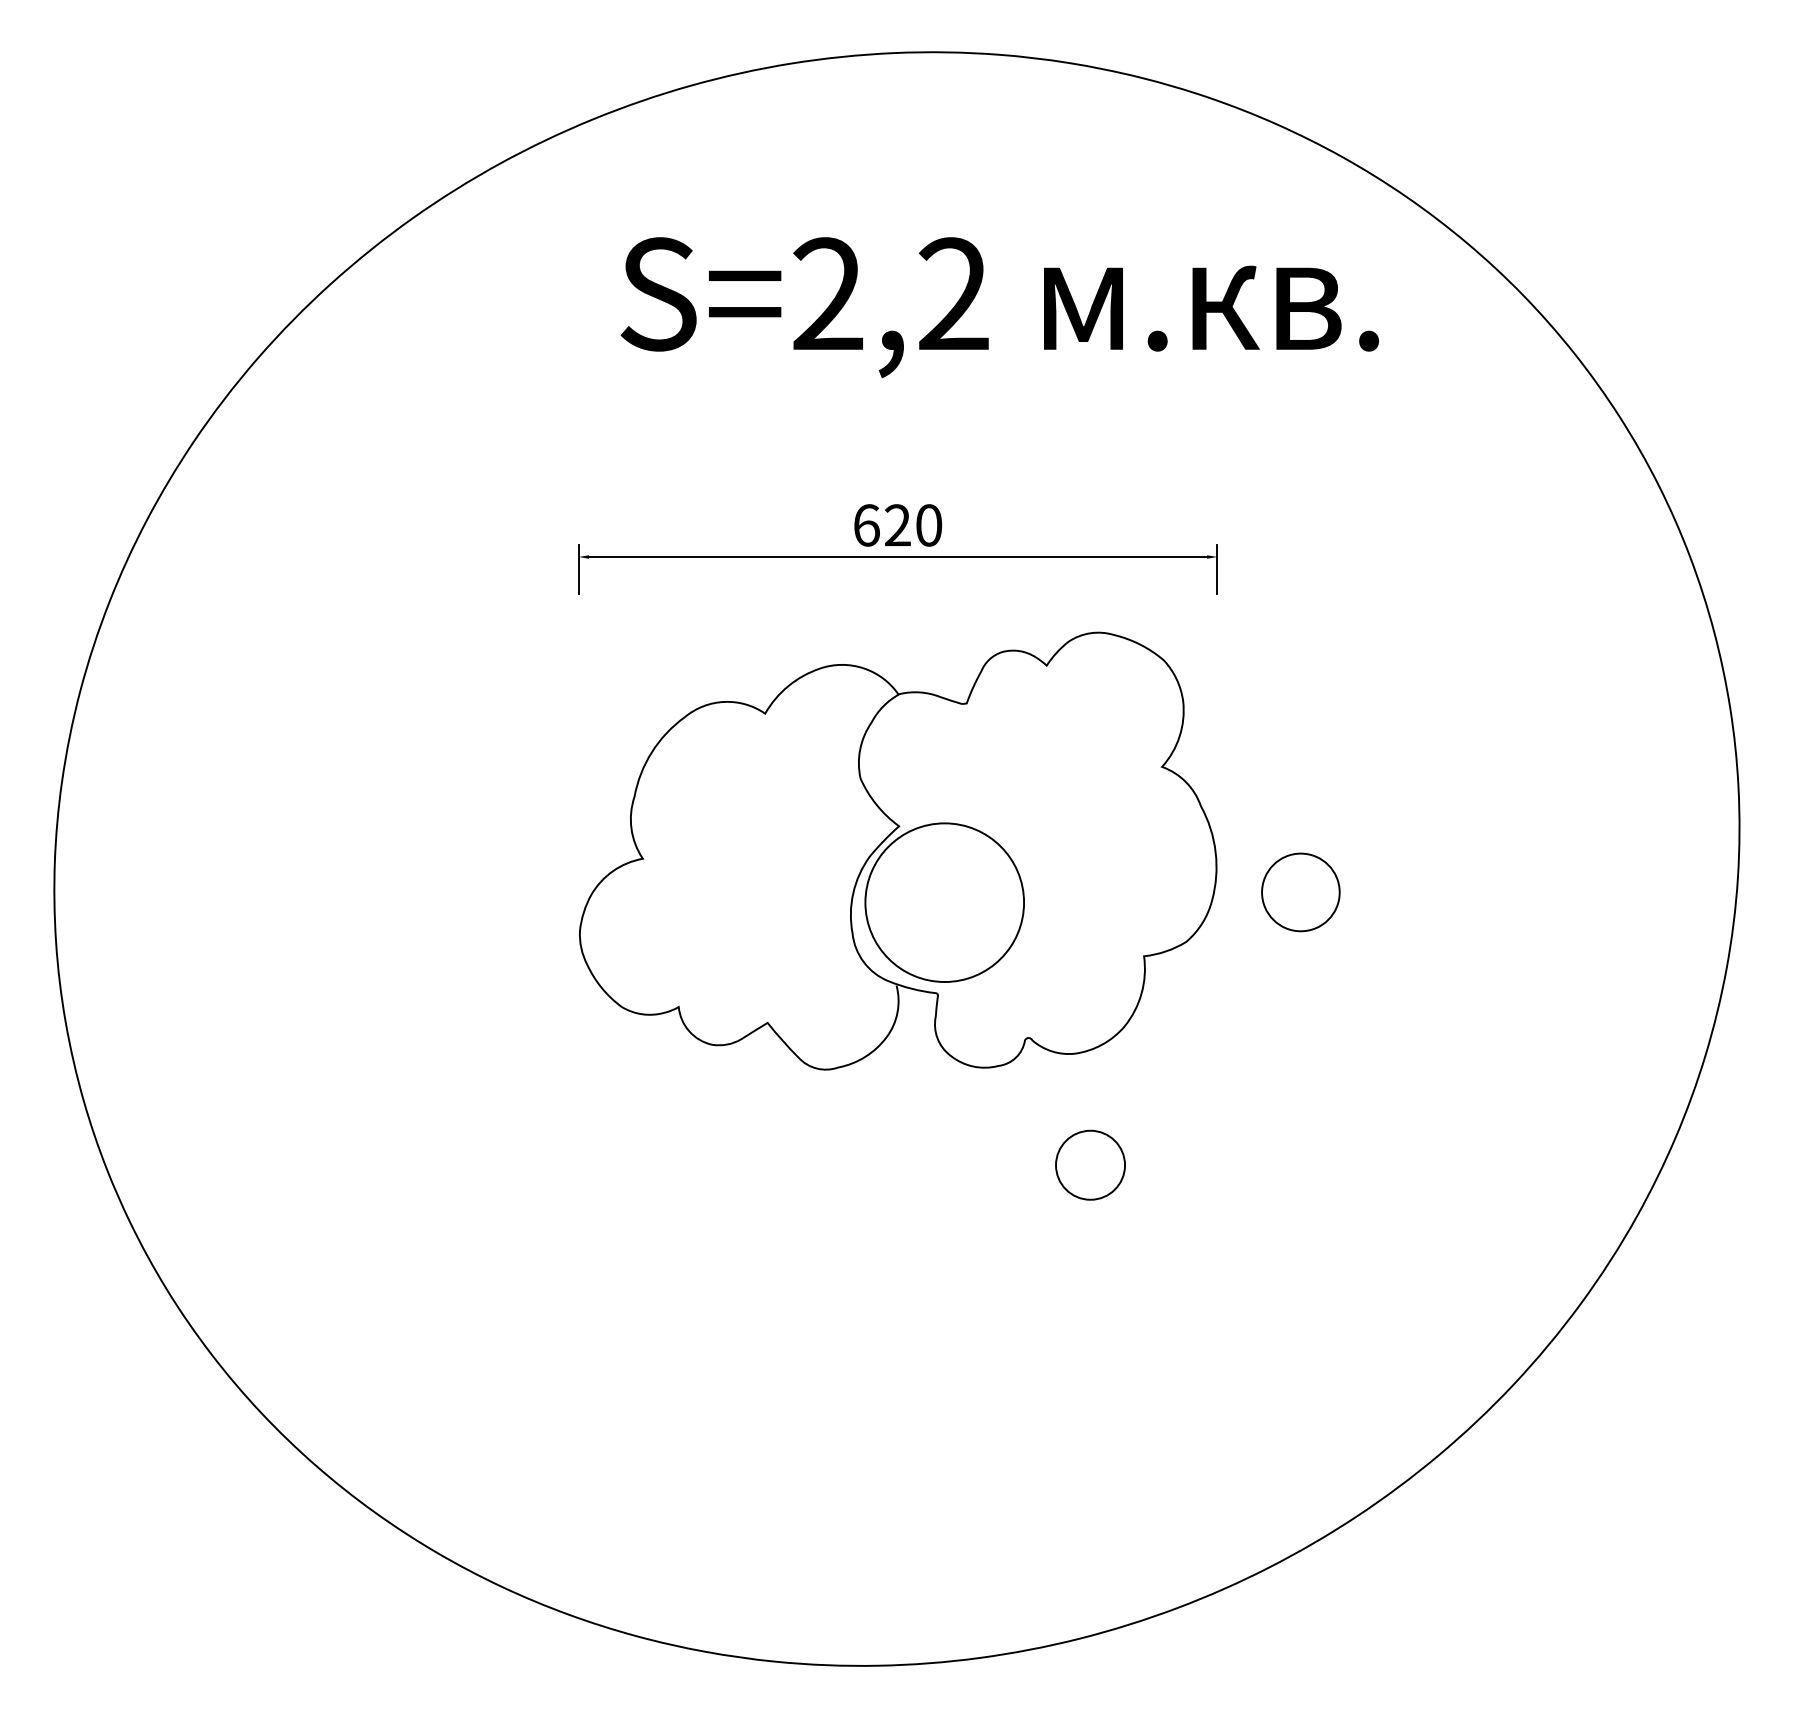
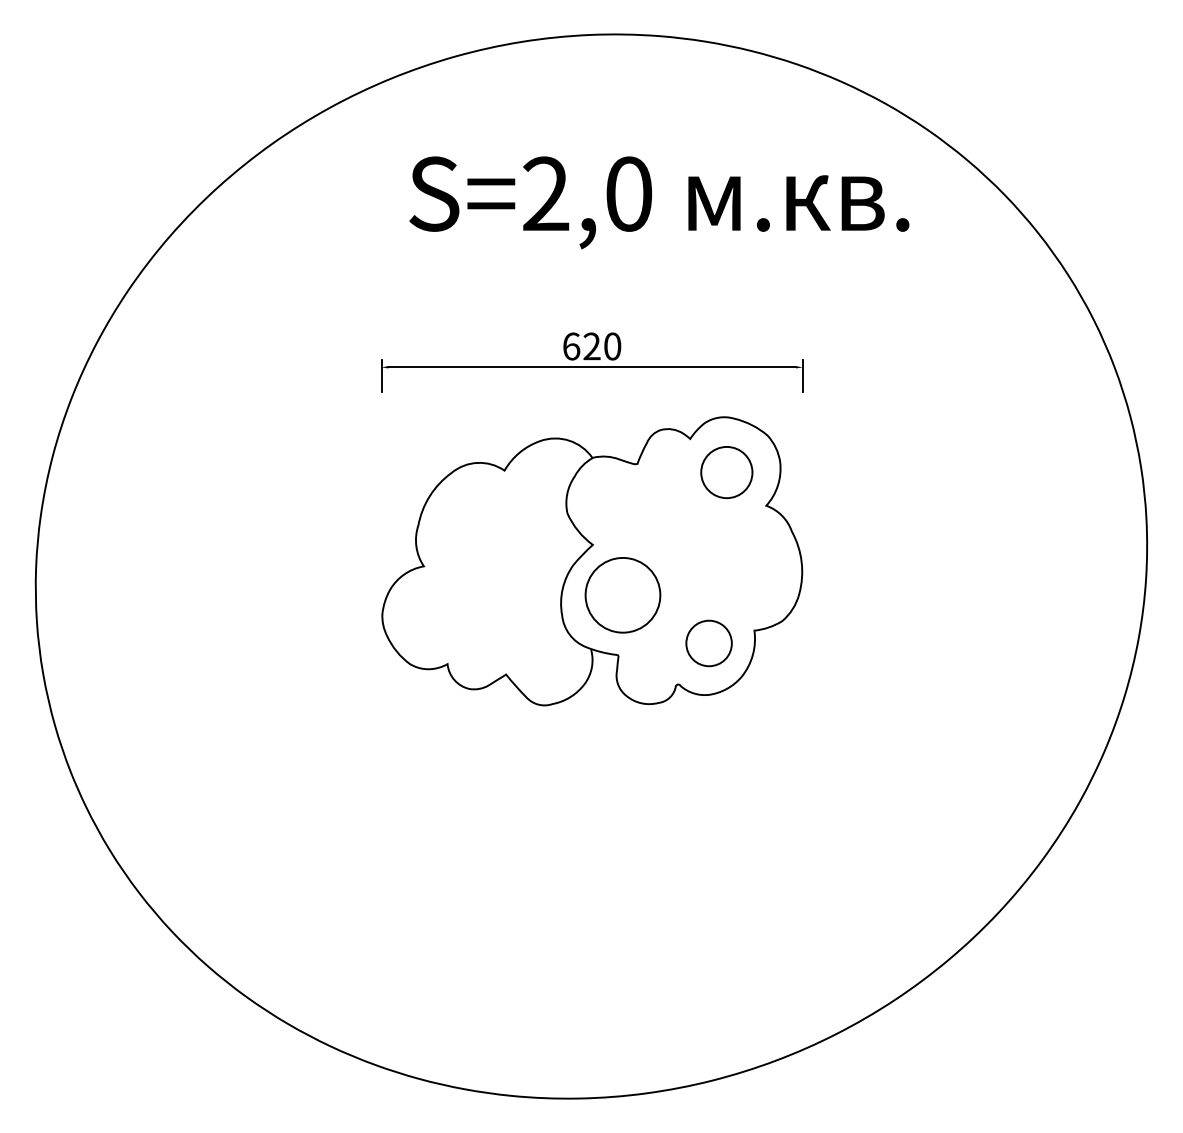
text: (954, 293) -> (629, 193), S=2,2 -> S=2,0
circle: (1300, 892) -> (726, 472), moved
circle: (944, 901) -> (622, 594), size x0.71
circle: (1089, 1165) -> (708, 643), moved

